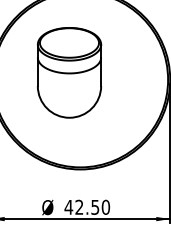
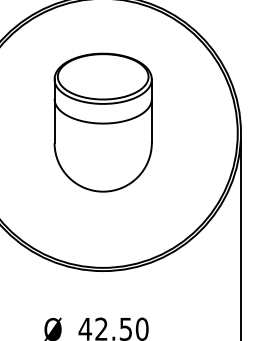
part: (69, 72) -> (103, 122), moved

